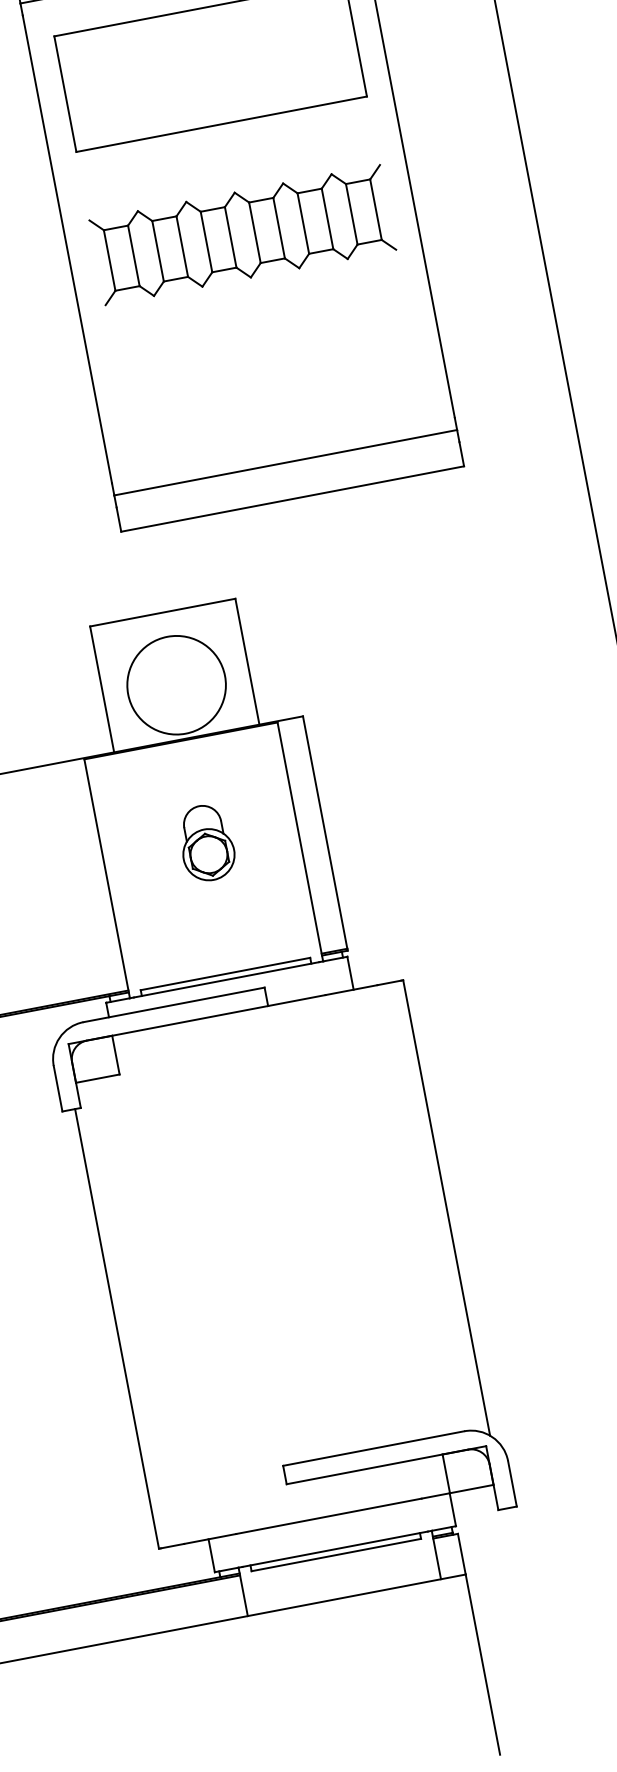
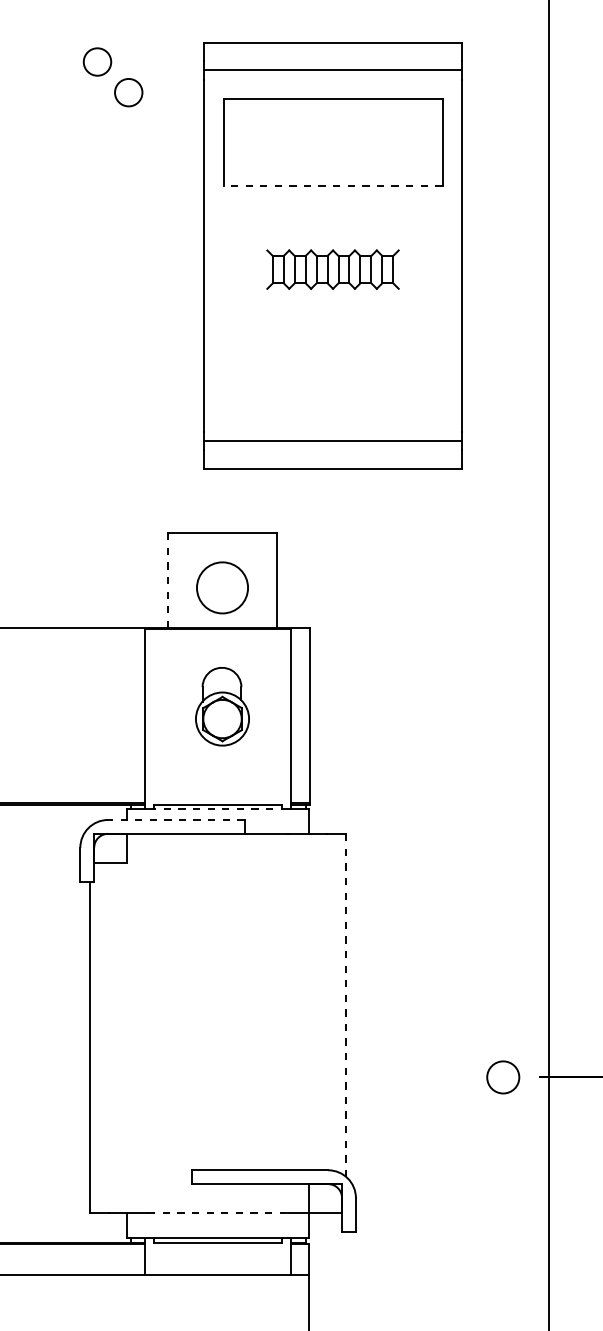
line: (220, 124) -> (332, 186), solid -> dashed
part: (241, 234) -> (332, 269), size x0.6
circle: (176, 684) -> (222, 587), size x0.7
line: (102, 690) -> (167, 581), solid -> dashed
part: (206, 842) -> (222, 706), size x1.4
line: (227, 980) -> (218, 809), solid -> dashed
line: (172, 1004) -> (175, 819), solid -> dashed
line: (446, 1208) -> (346, 1005), solid -> dashed
line: (329, 1516) -> (218, 1213), solid -> dashed

